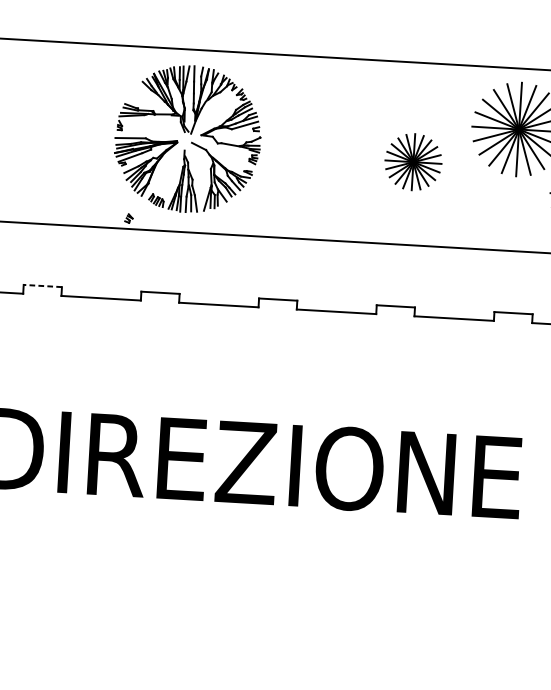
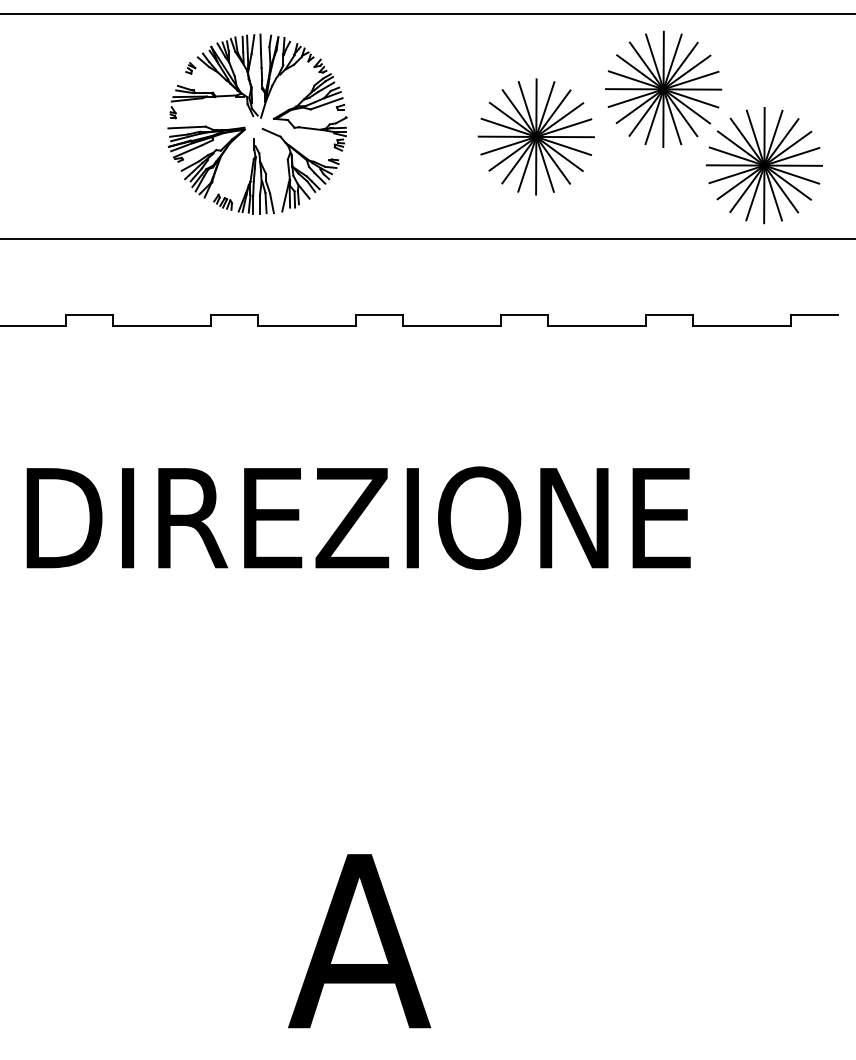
part: (412, 161) -> (535, 136), size x1.67
part: (128, 218) -> (190, 68), moved
line: (42, 286) -> (89, 315), dashed -> solid

